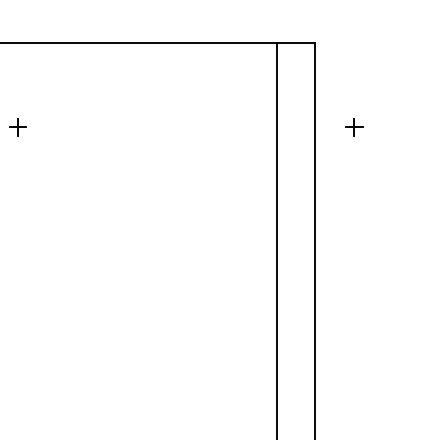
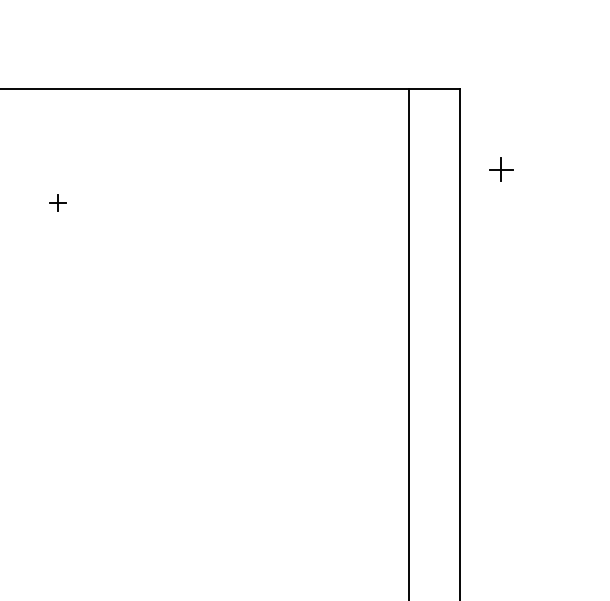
part: (18, 127) -> (58, 202), size x0.7
part: (354, 127) -> (501, 169), moved

